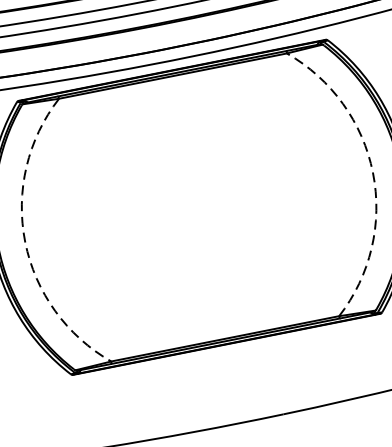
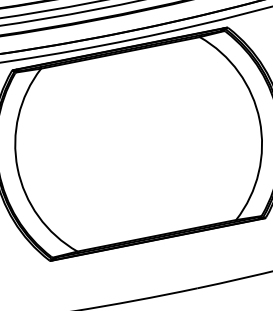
arc: (372, 173) -> (259, 120), dashed -> solid
arc: (25, 242) -> (17, 168), dashed -> solid

